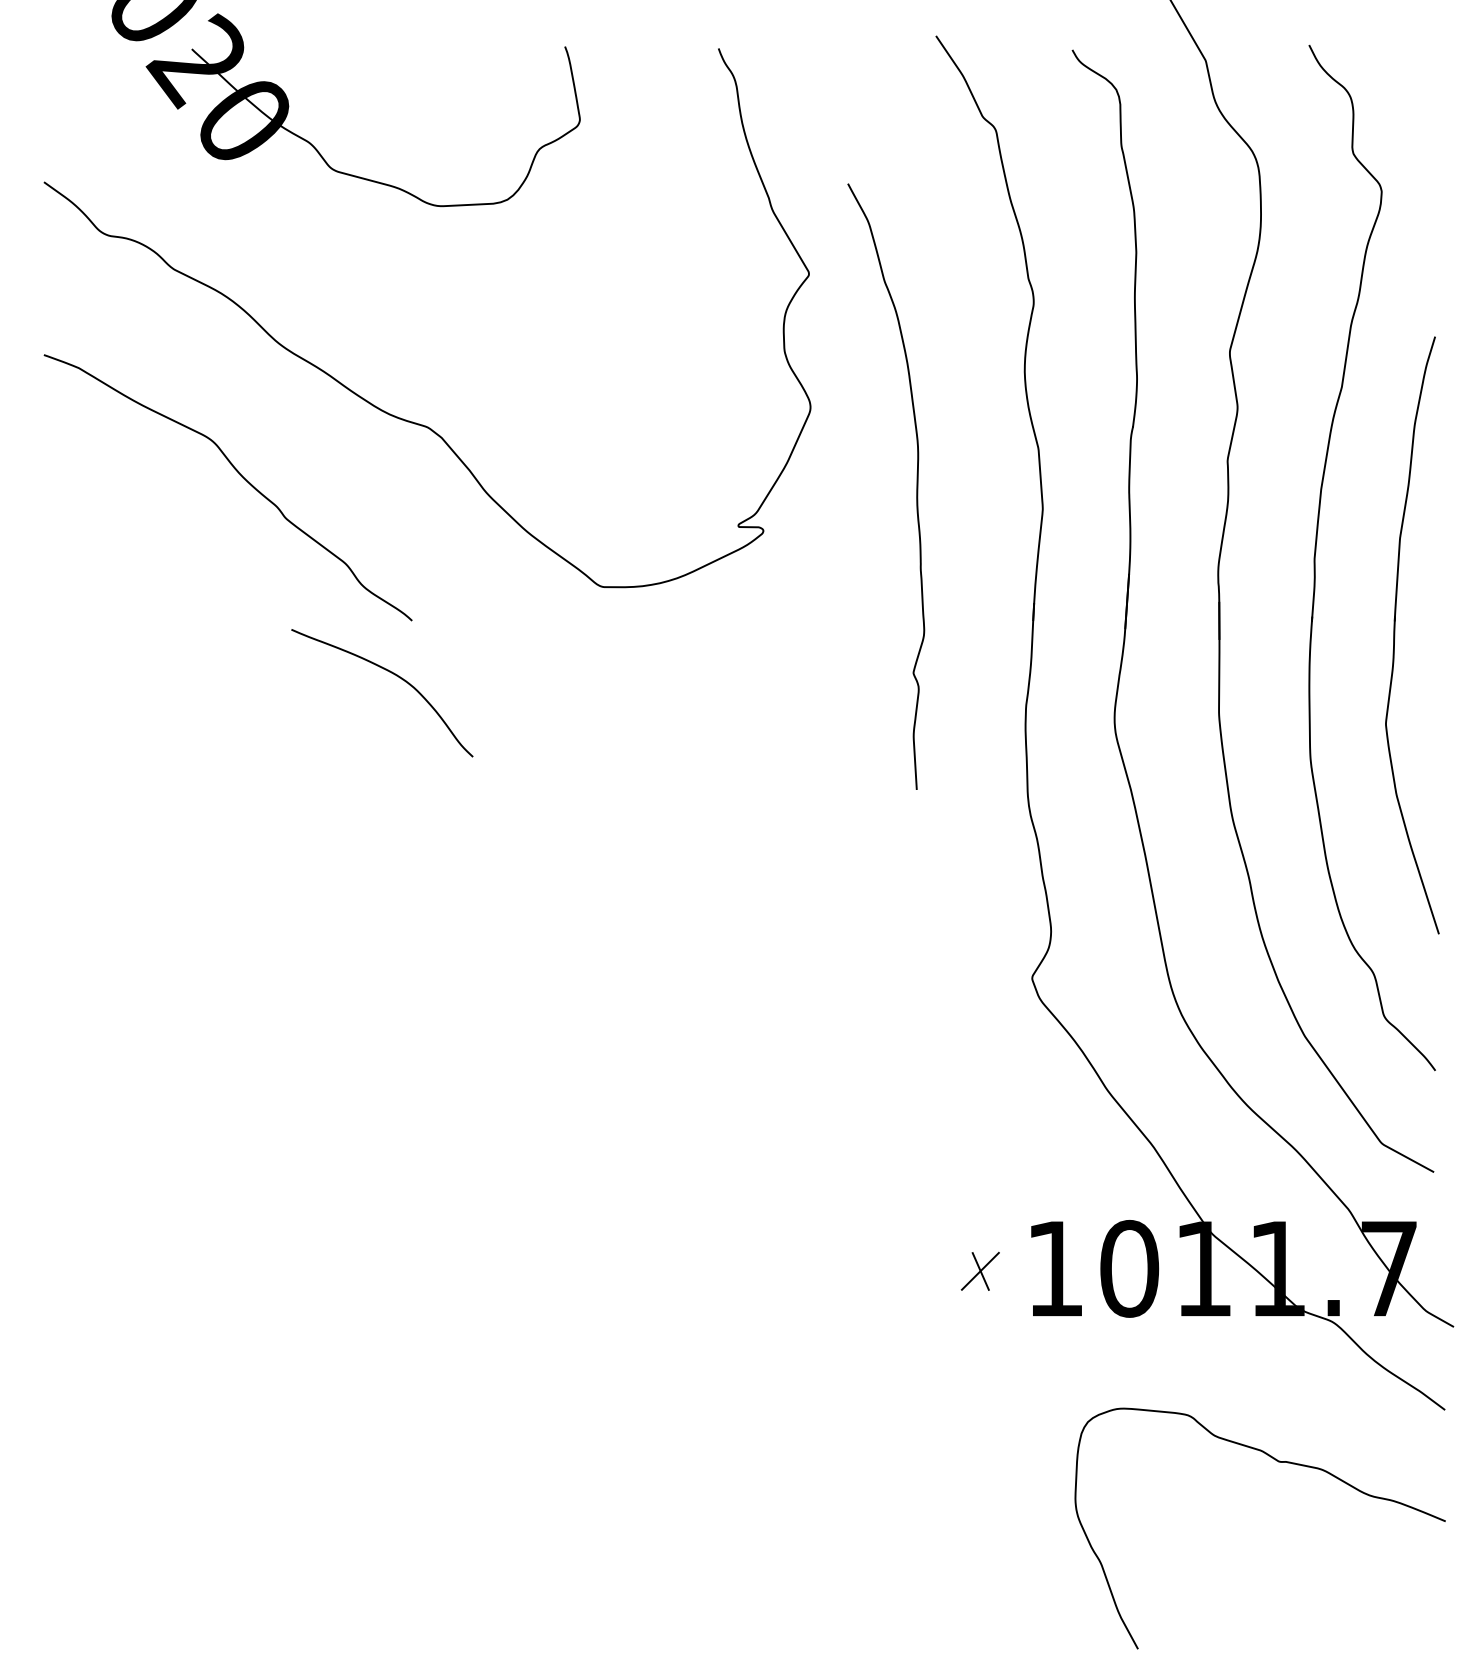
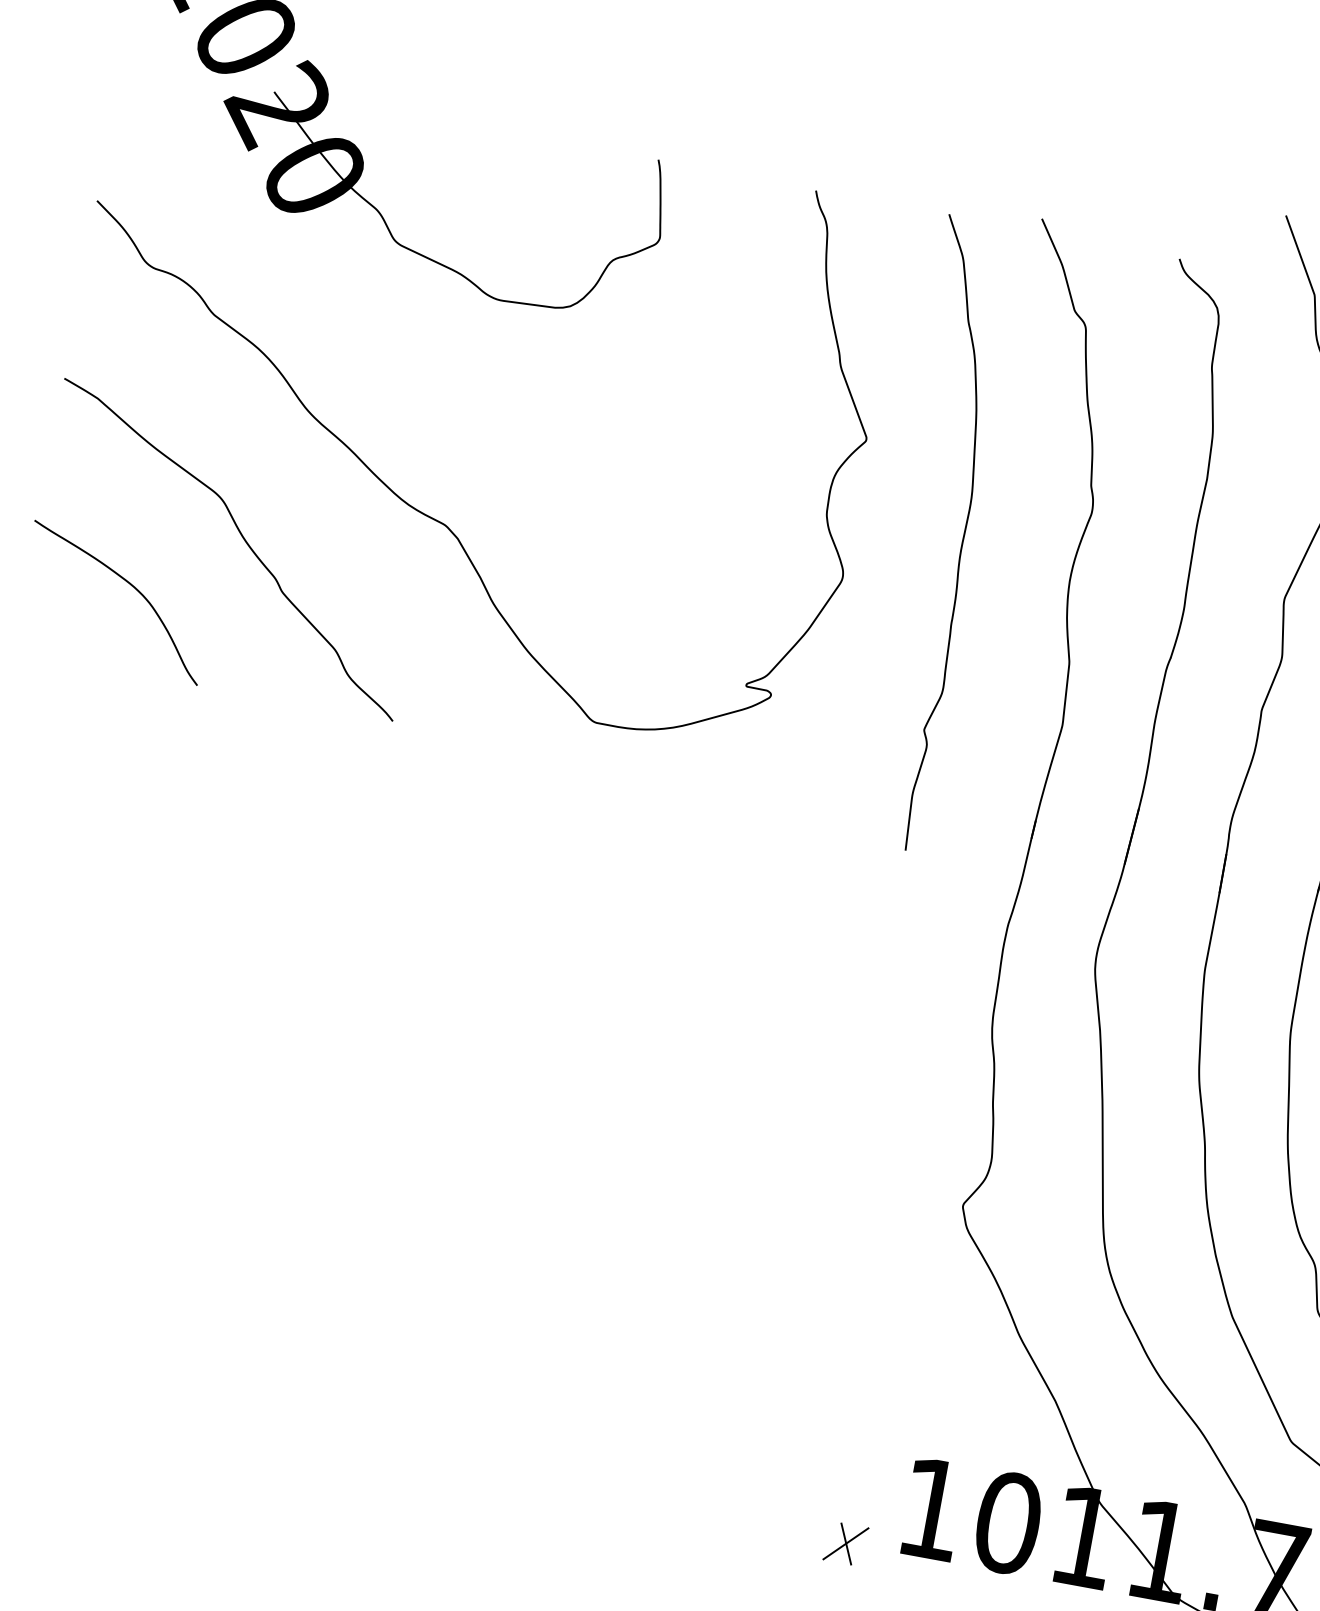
curve: (916, 486) -> (962, 538), moved
curve: (394, 675) -> (131, 587), moved
part: (979, 1270) -> (845, 1542), moved

